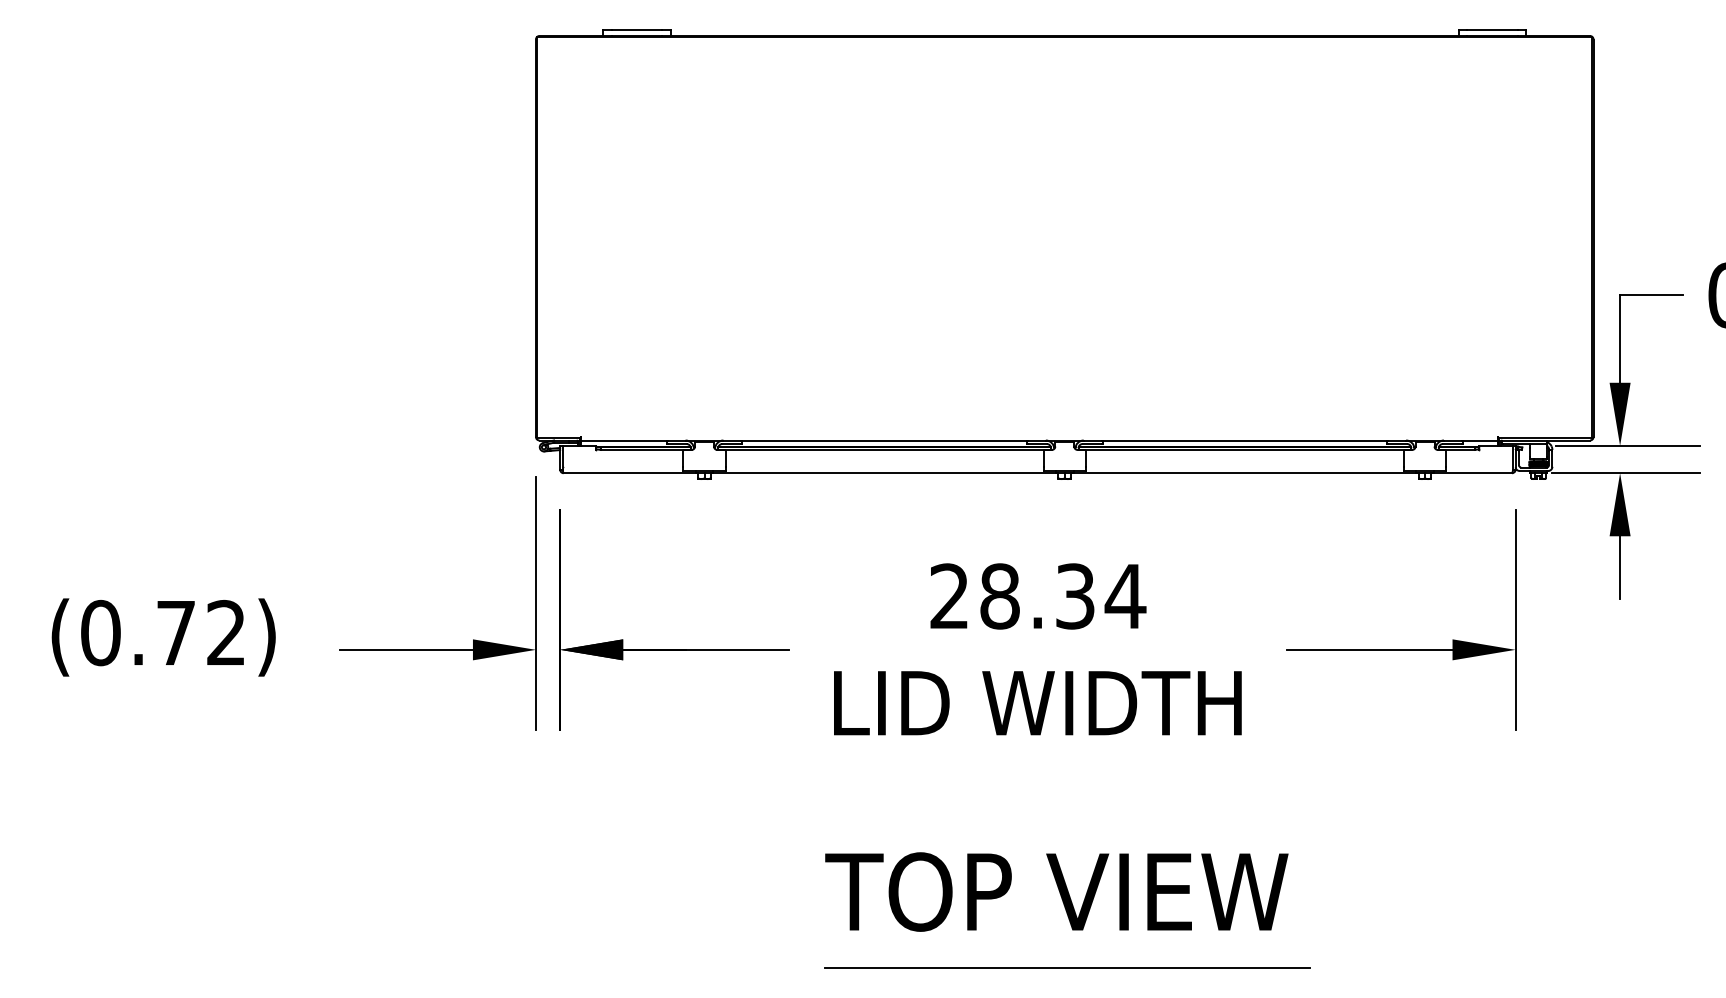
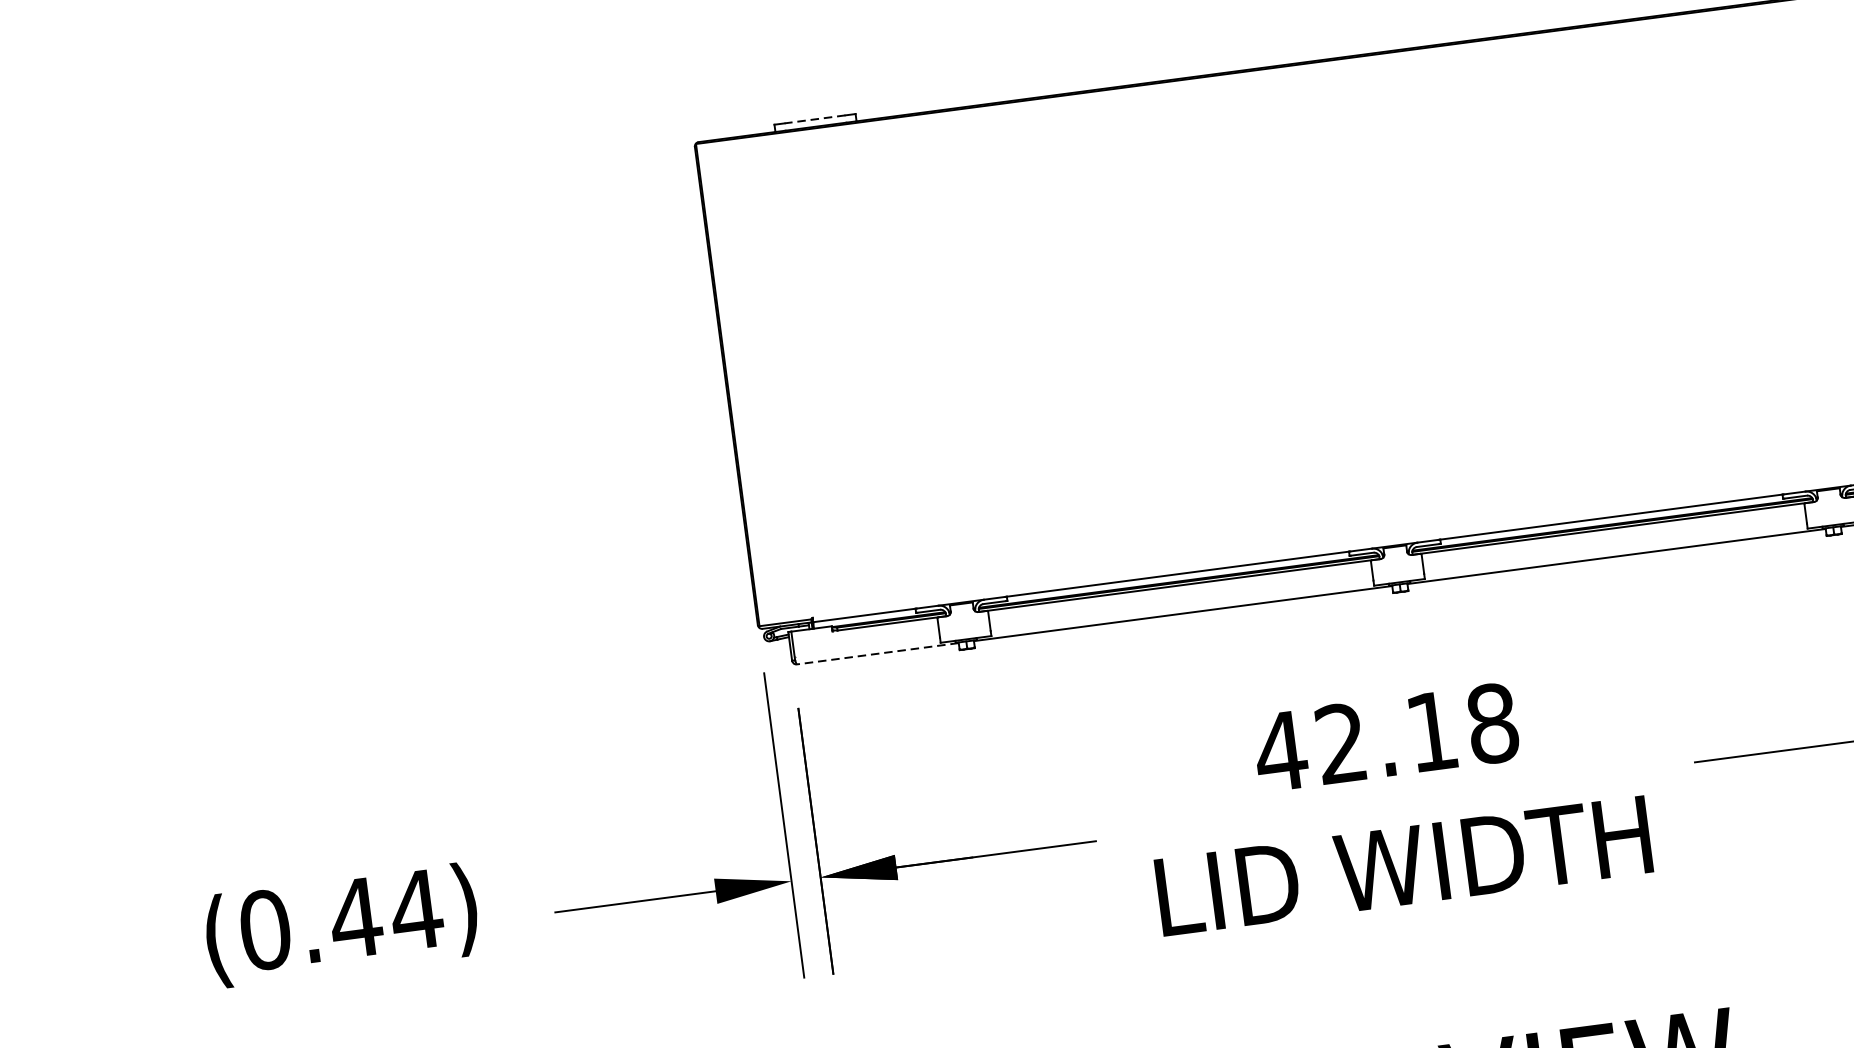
line: (636, 29) -> (814, 118), solid -> dashed
line: (630, 473) -> (877, 654), solid -> dashed
text: (1037, 596) -> (1386, 737), 28.34 -> 42.18
text: (201, 631) -> (386, 912), (0.72) -> (0.44)

